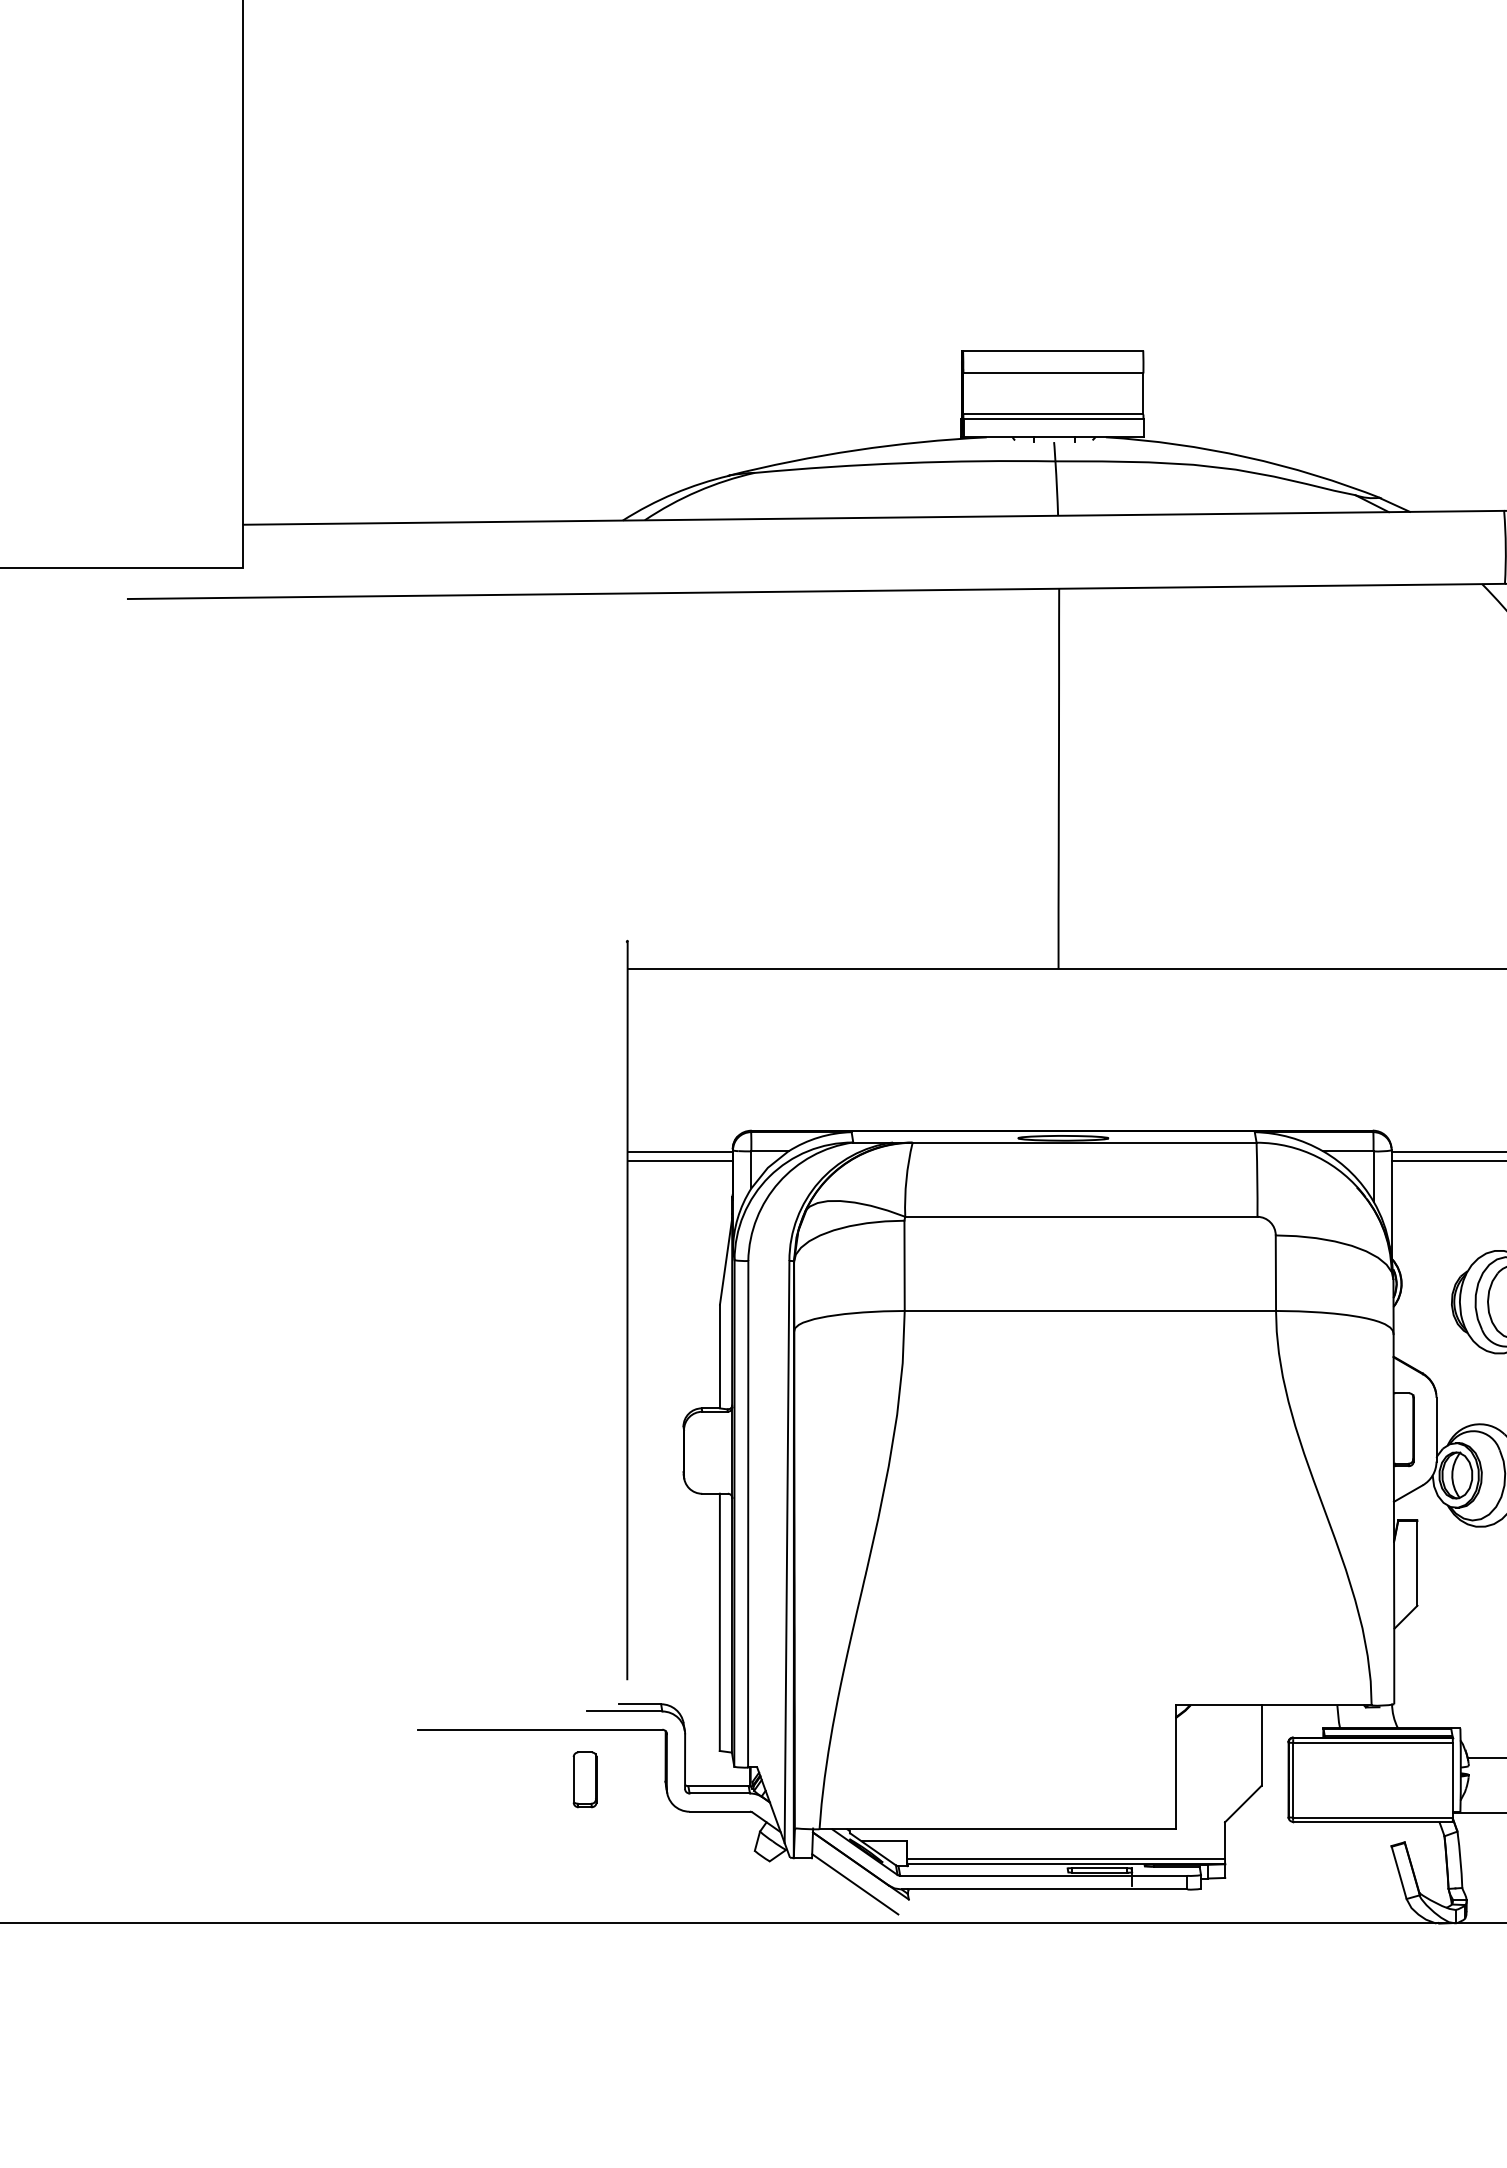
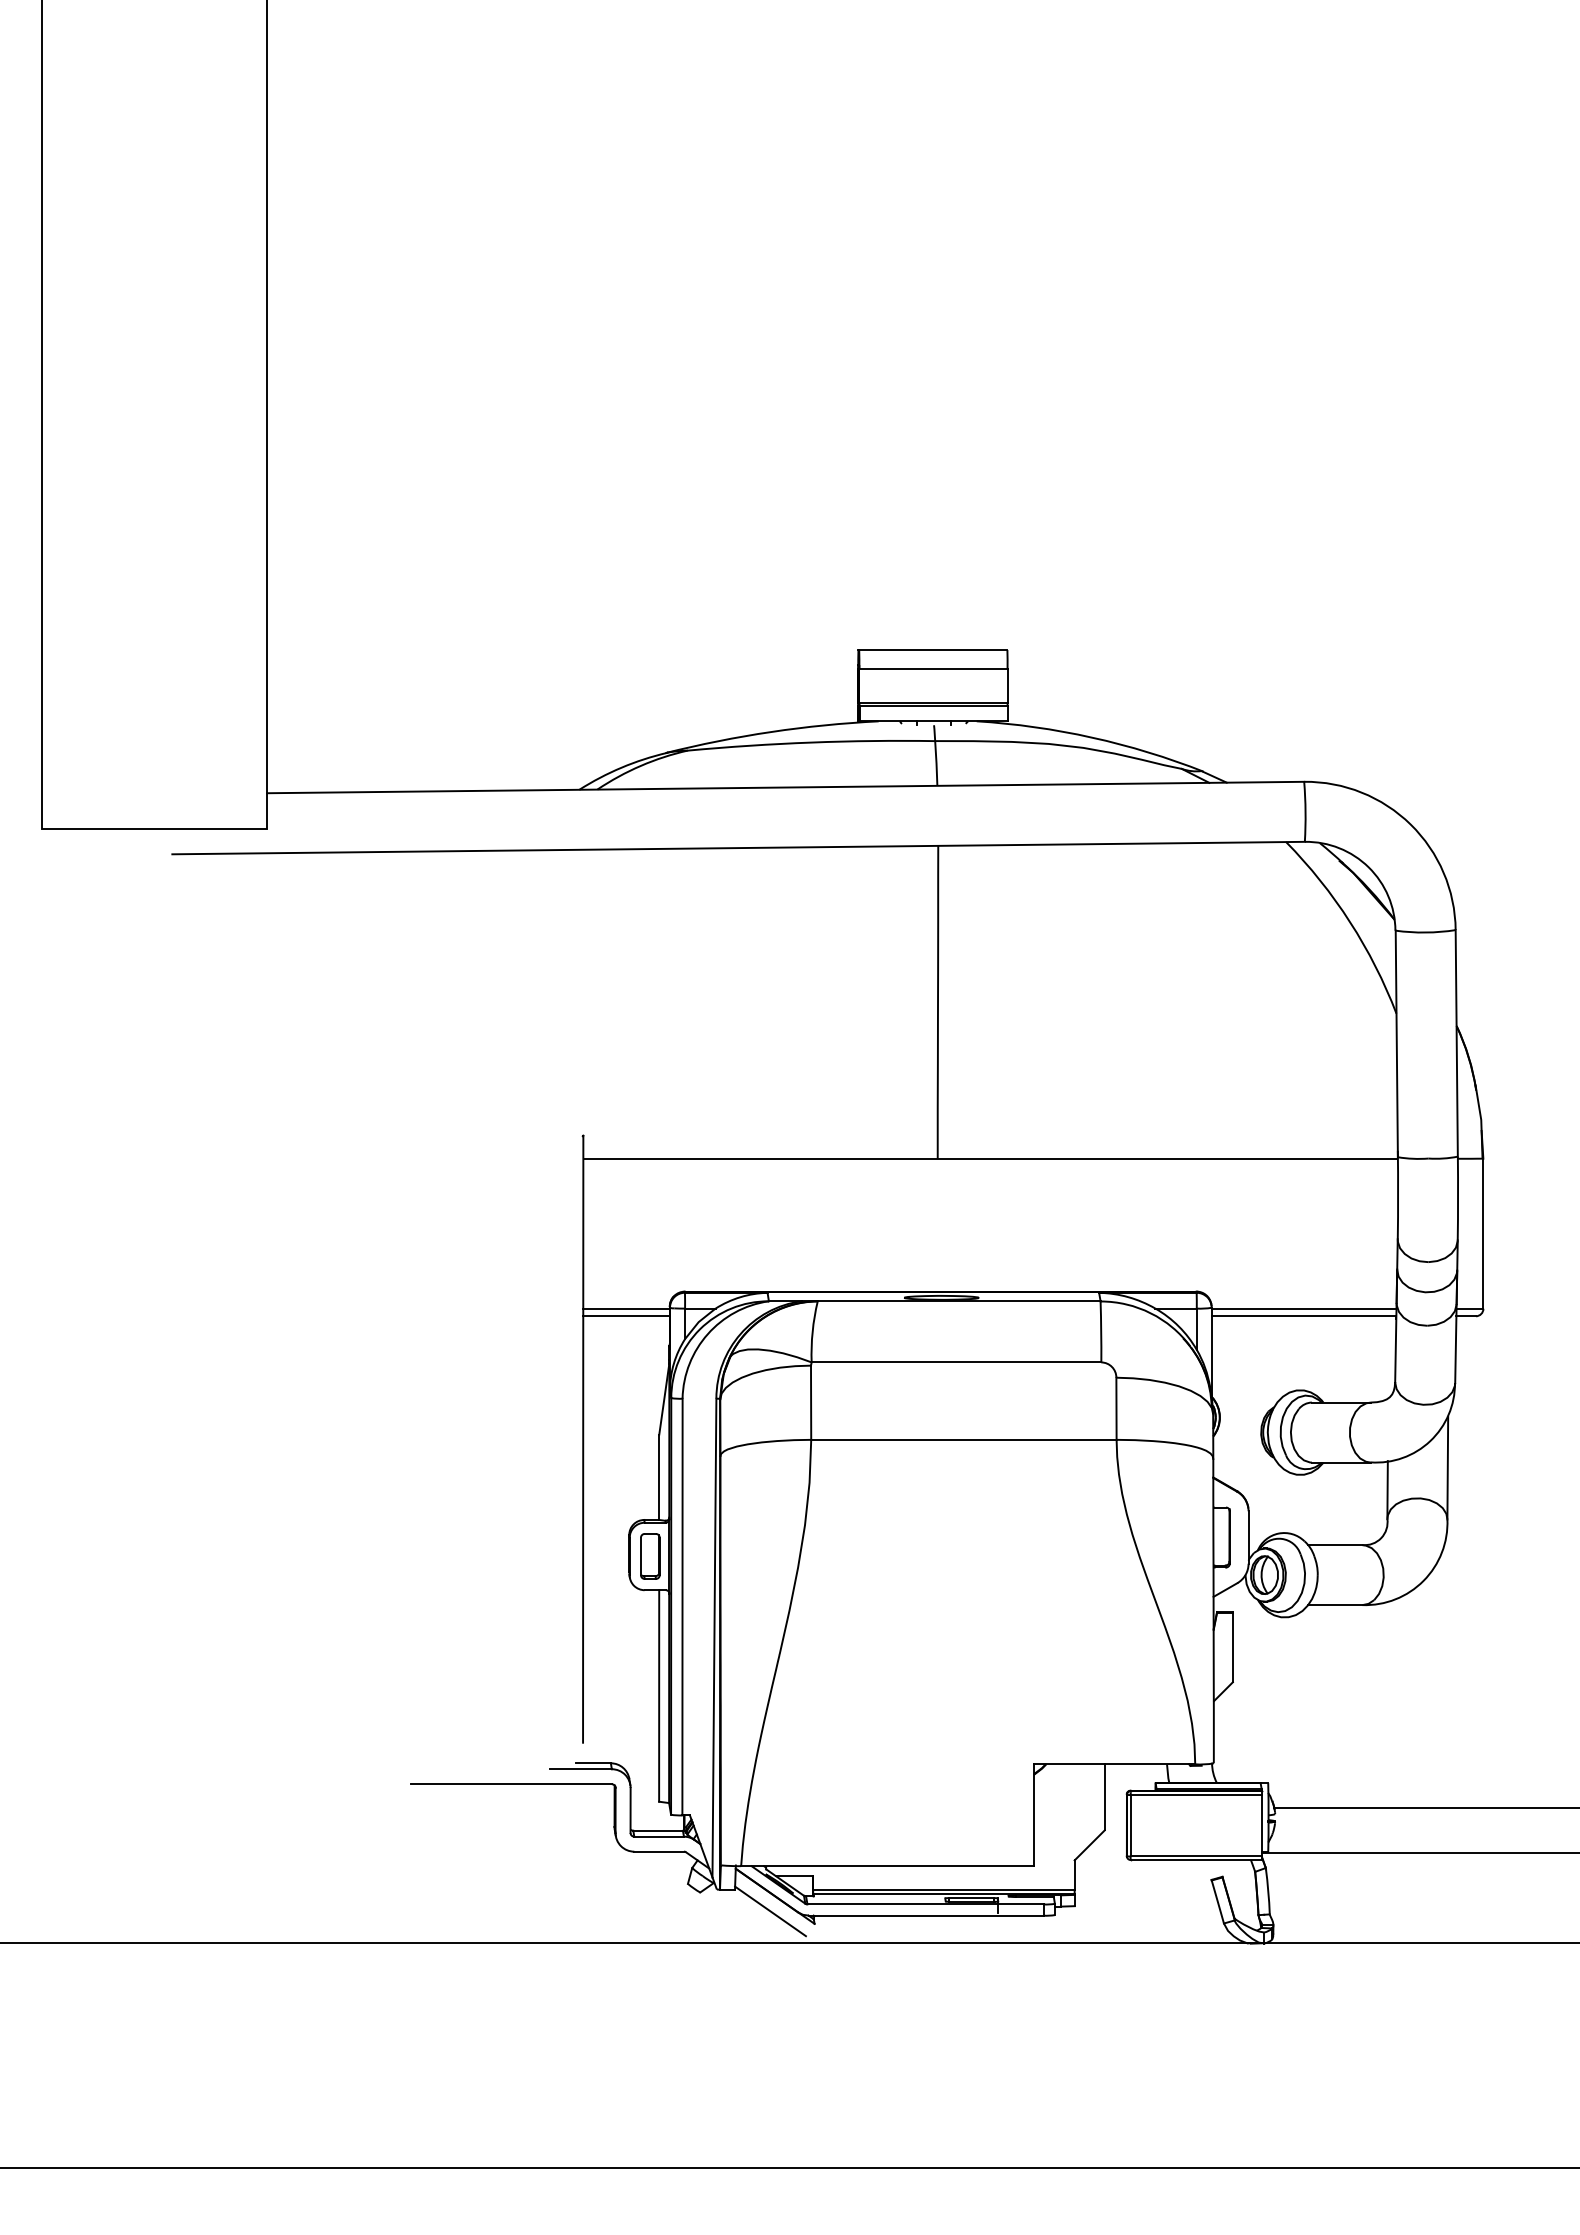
part: (585, 1779) -> (650, 1556), moved

